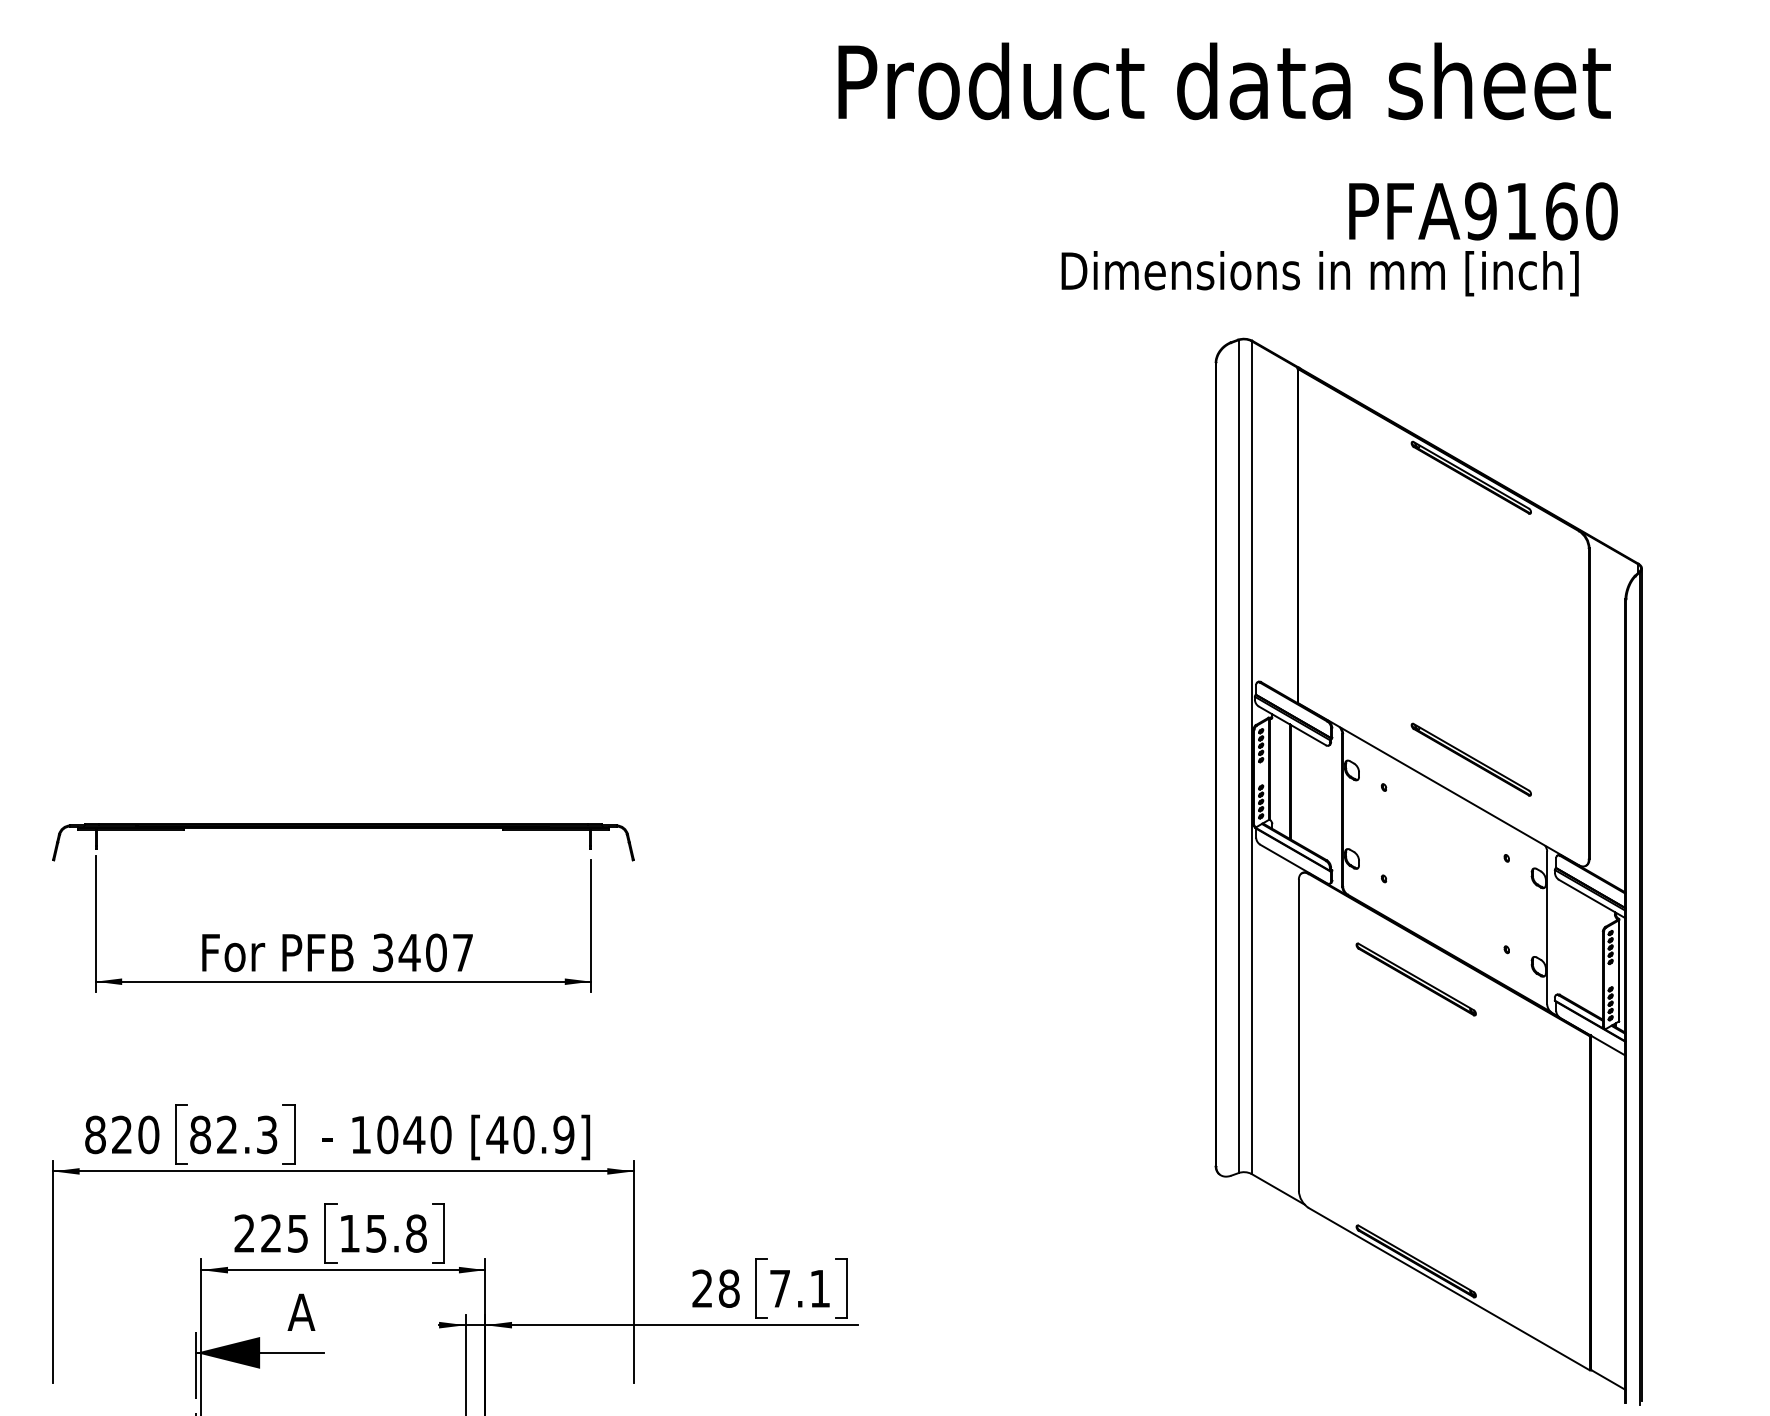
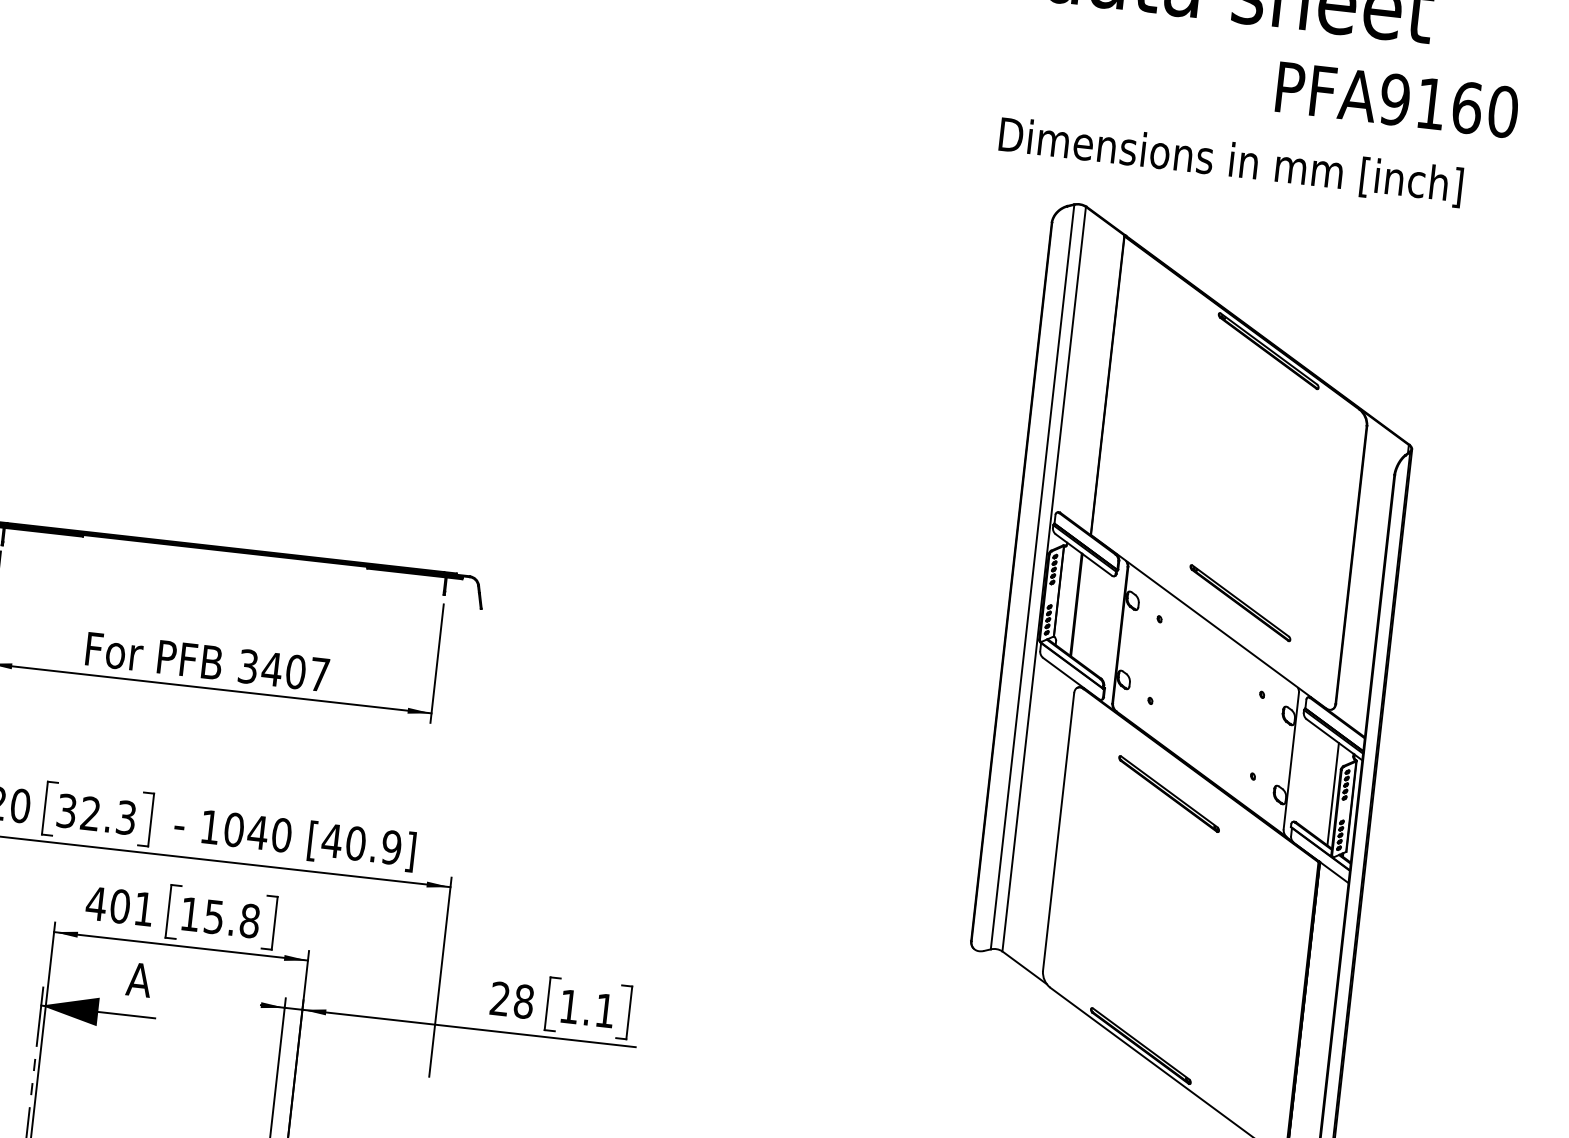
text: (1483, 211) -> (1397, 100), moved
text: (1319, 273) -> (1230, 161), moved
line: (1597, 959) -> (1333, 794), added
text: (200, 1134) -> (66, 810), 82.3 -> 32.3
text: (270, 1233) -> (119, 906), 225 -> 401
text: (779, 1288) -> (568, 1006), 7.1 -> 1.1

